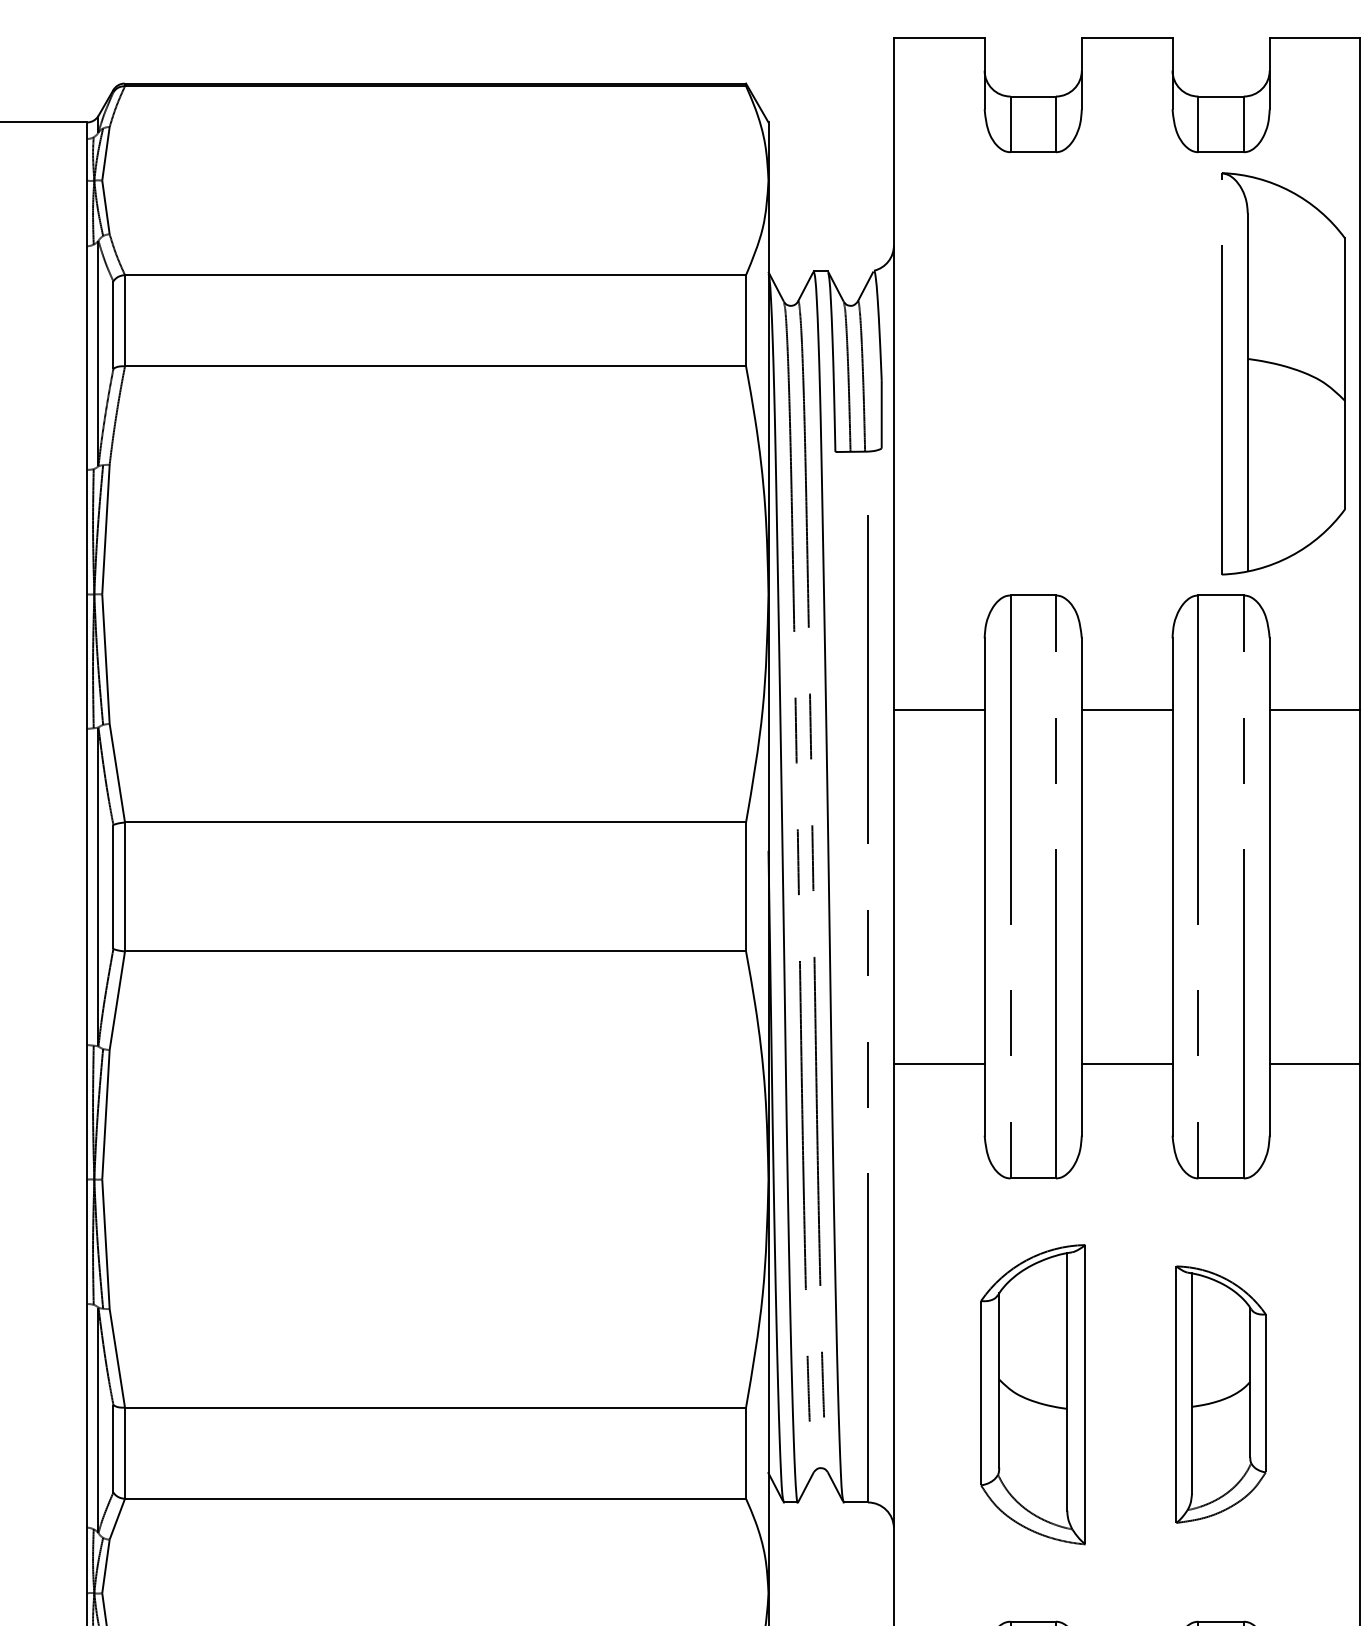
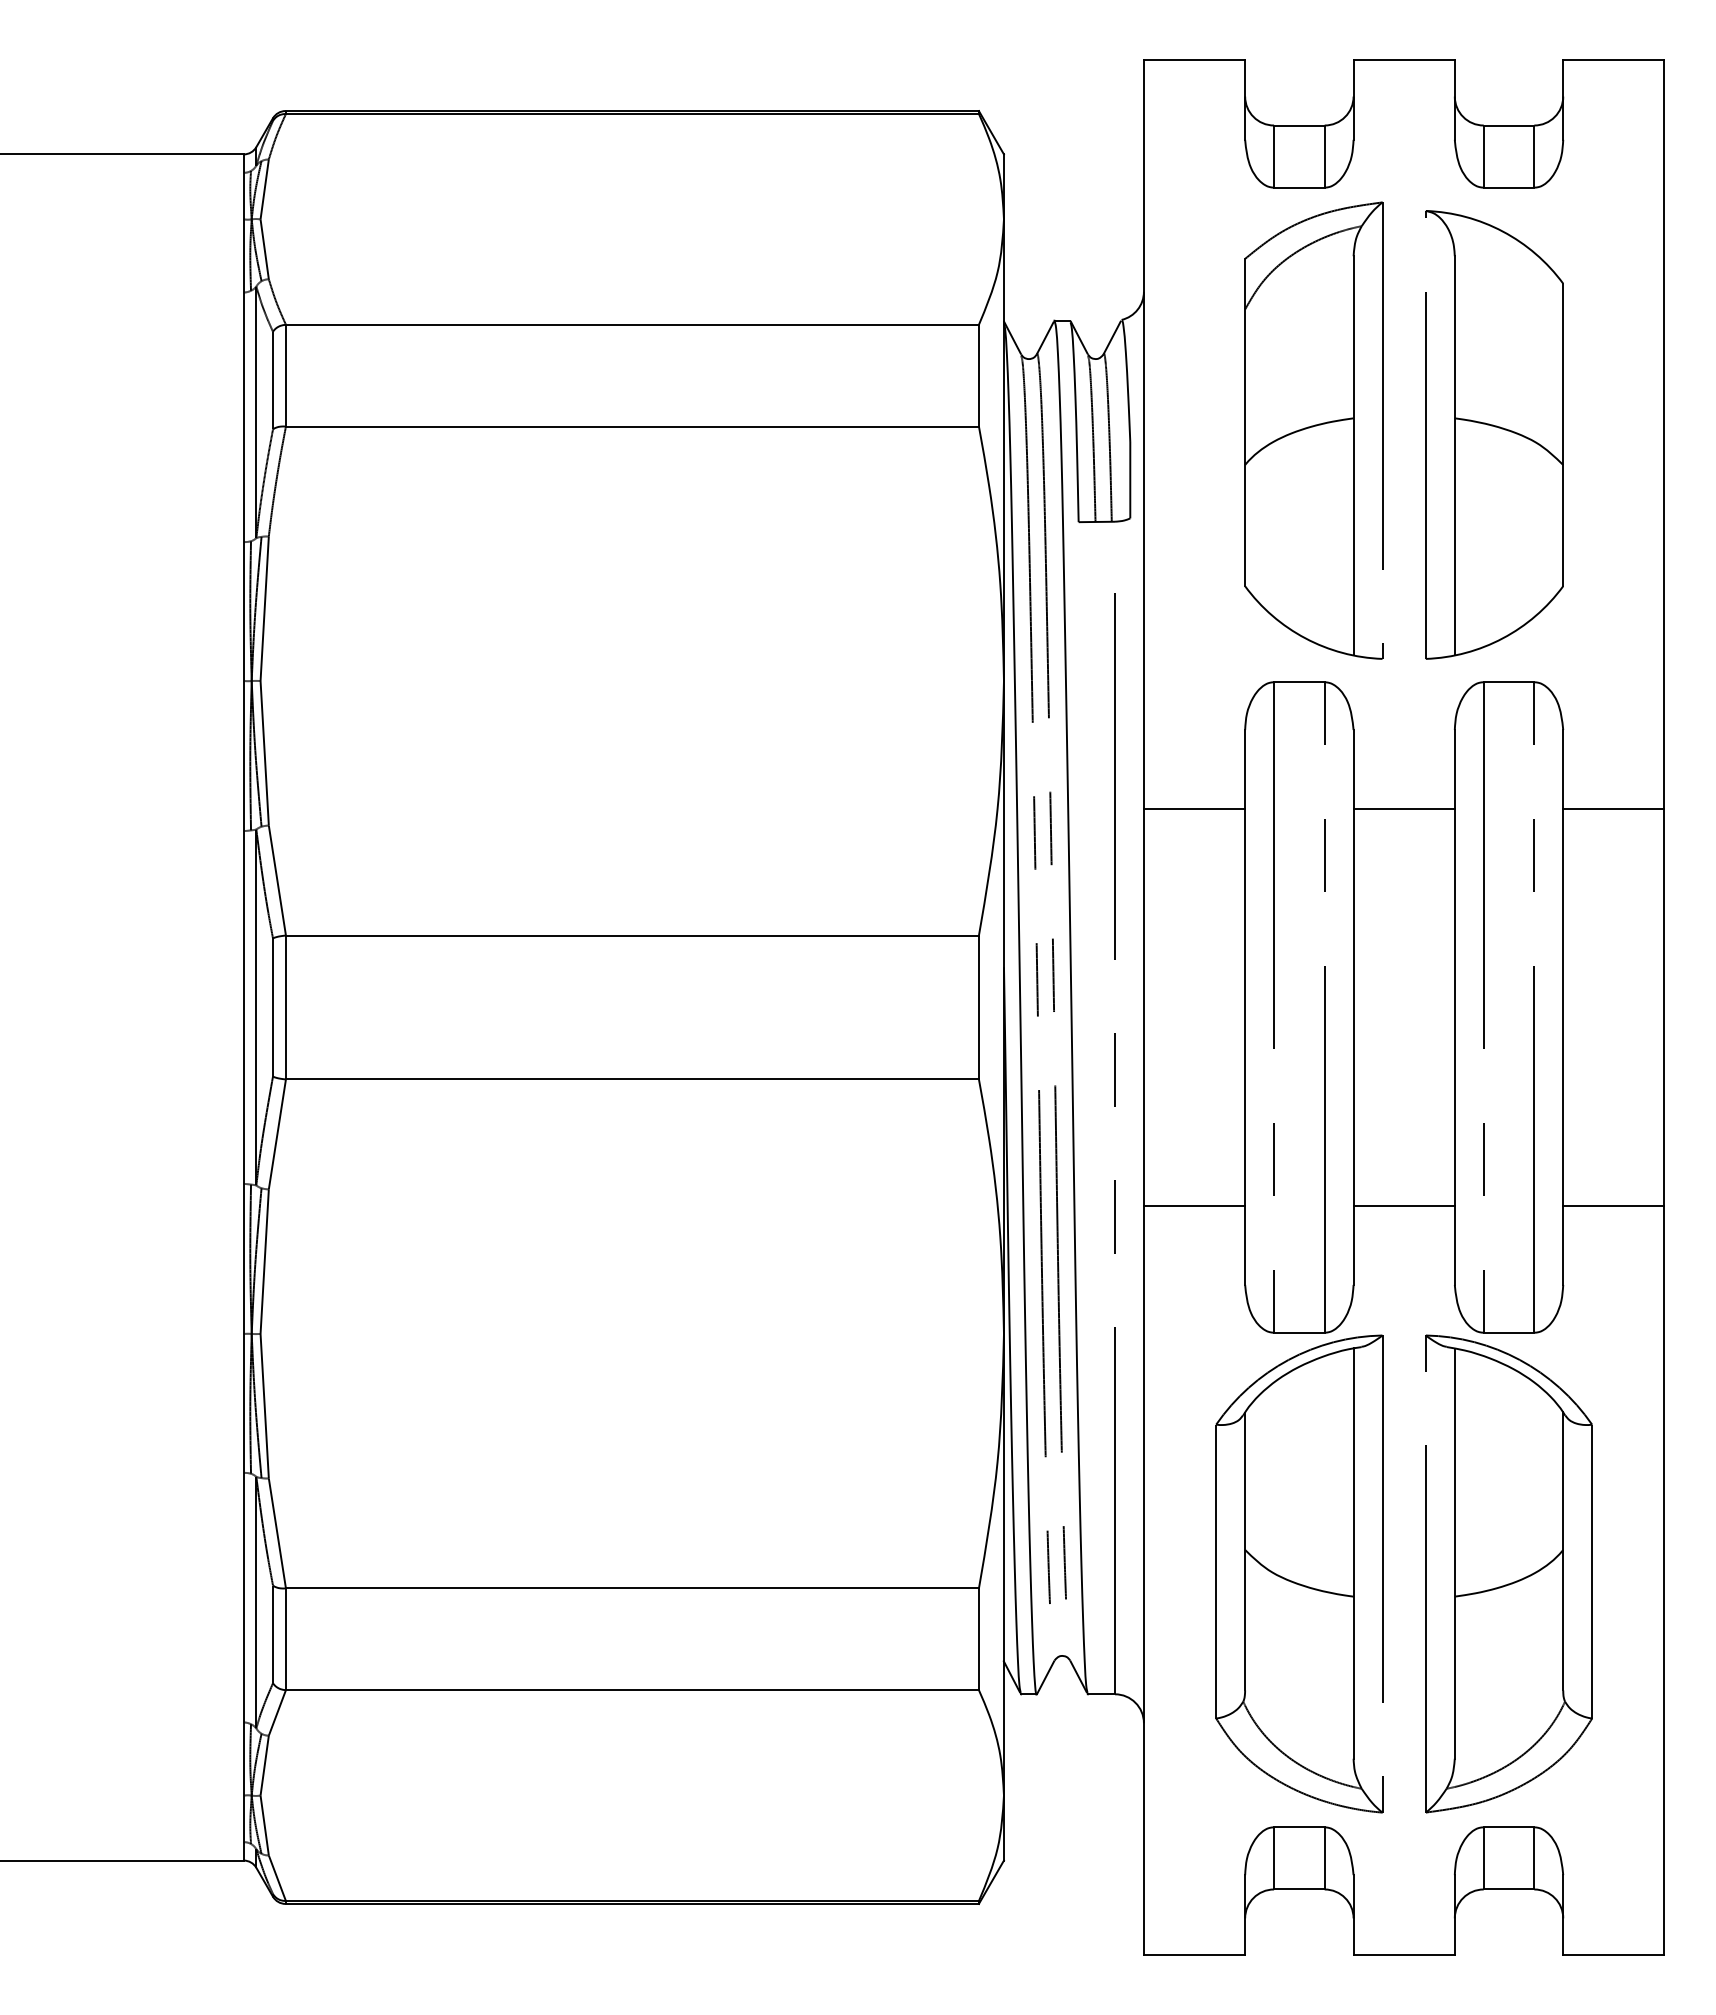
part: (1045, 369) -> (1313, 430), added
part: (1283, 373) -> (1494, 434), moved
part: (1033, 1394) -> (1299, 1573), size x1.43
part: (1220, 1394) -> (1508, 1573), size x1.67

